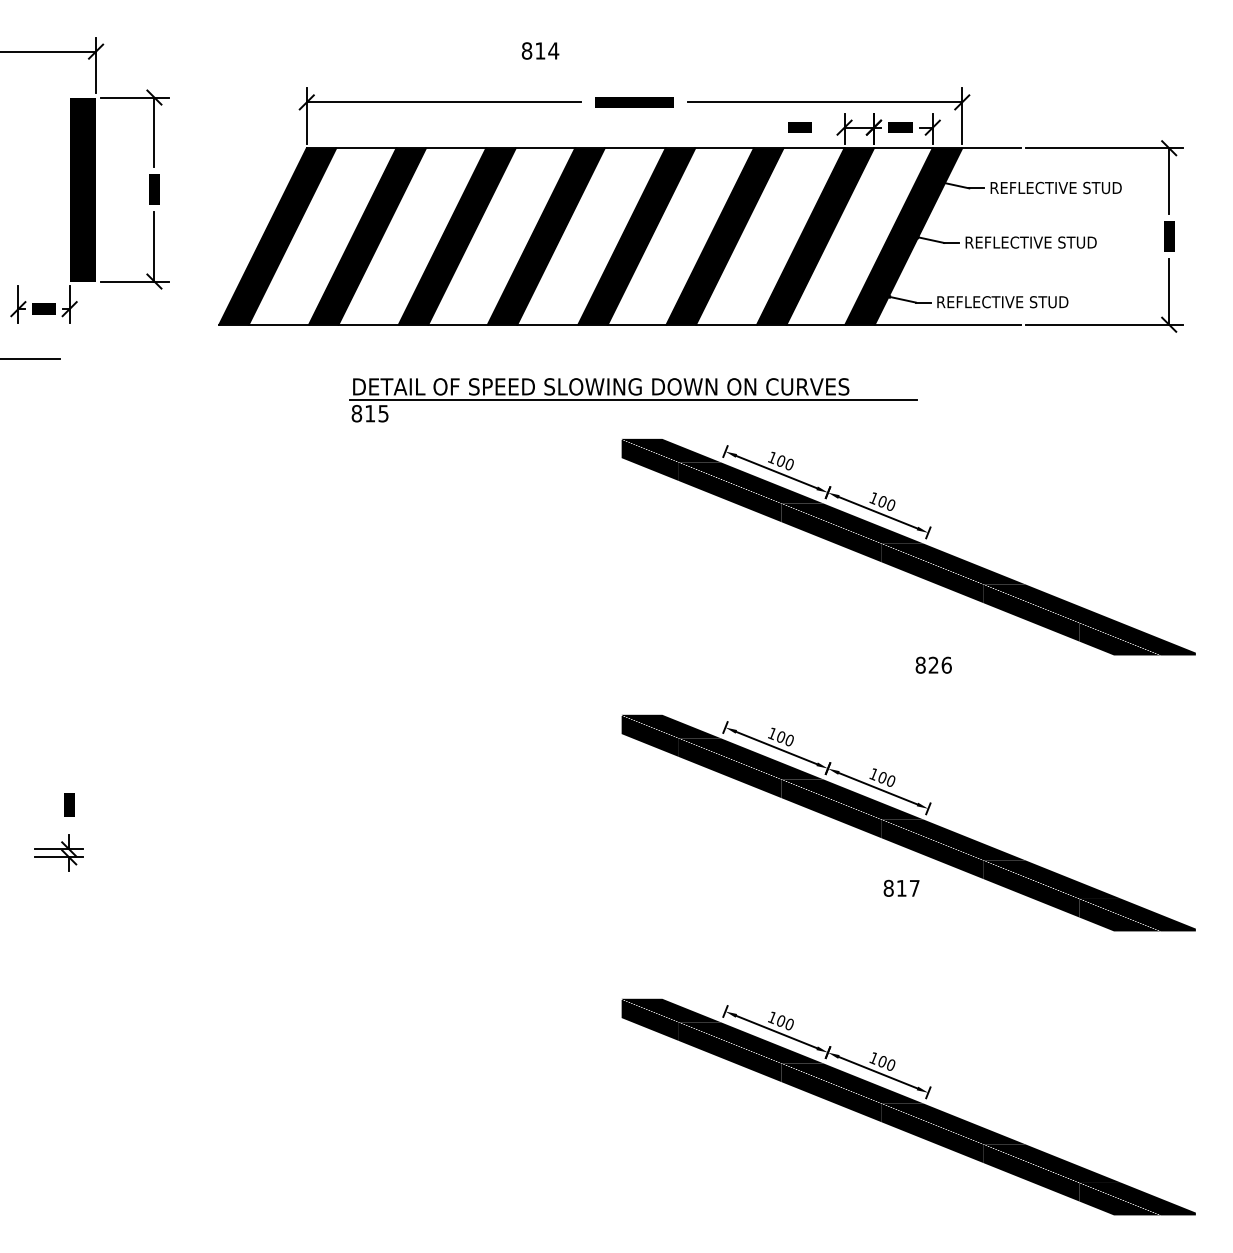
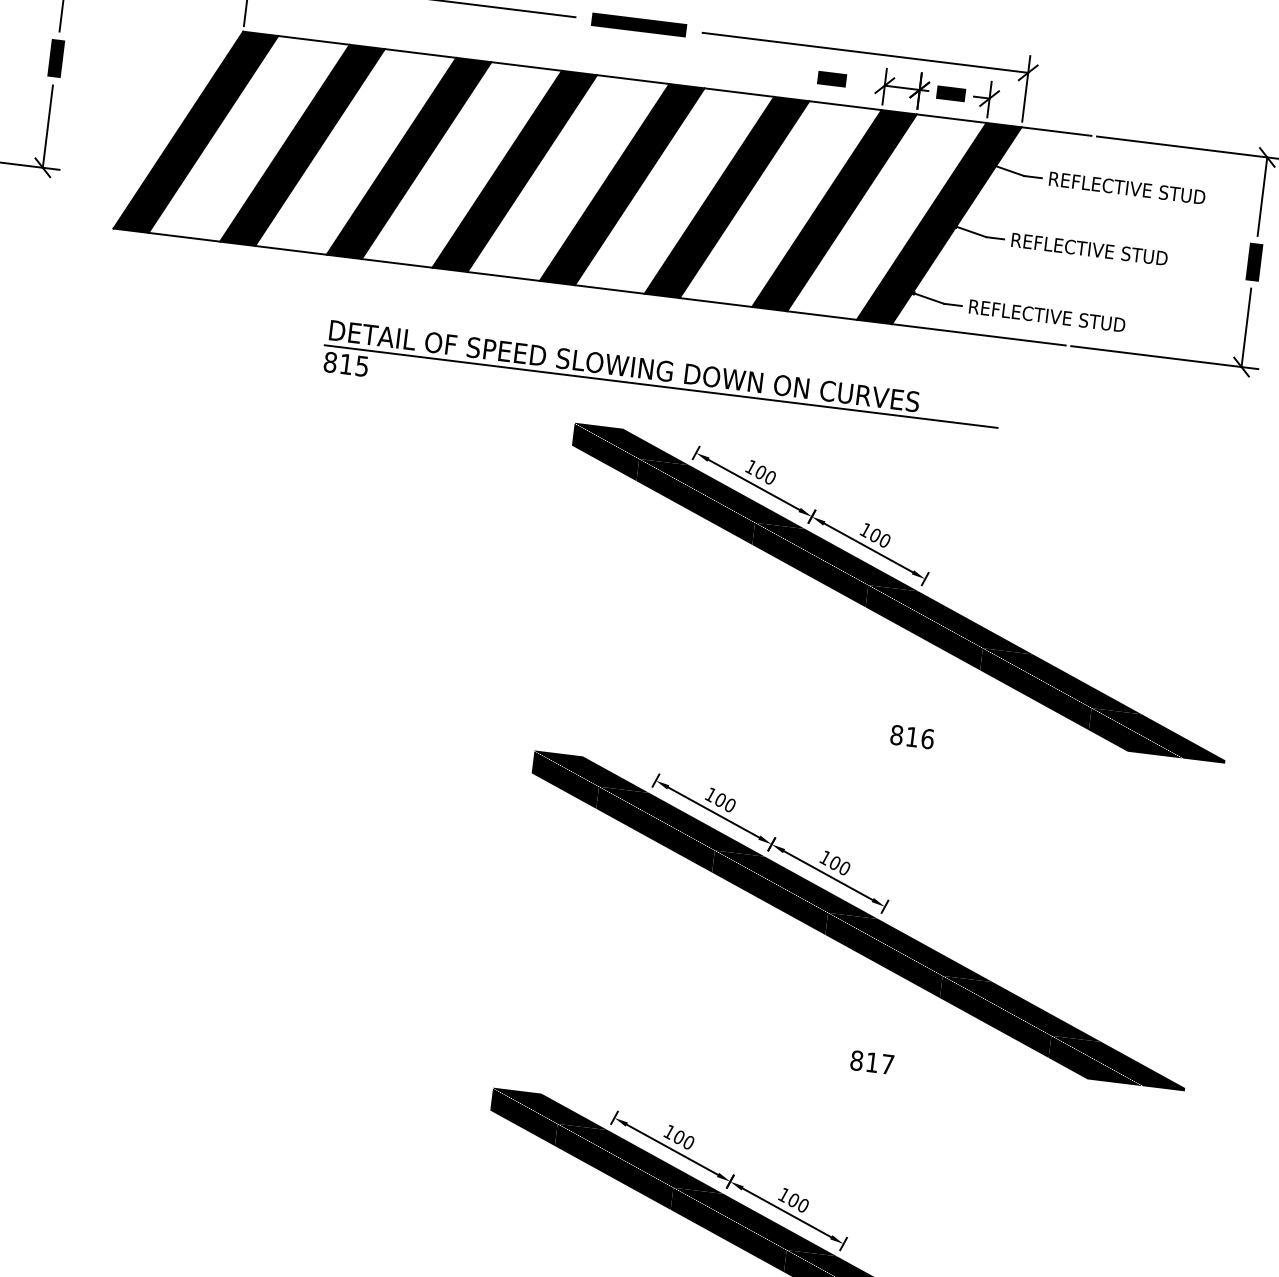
part: (633, 400) -> (660, 387), moved
text: (933, 664) -> (912, 736), 826 -> 816
text: (901, 887) -> (872, 1061), moved

